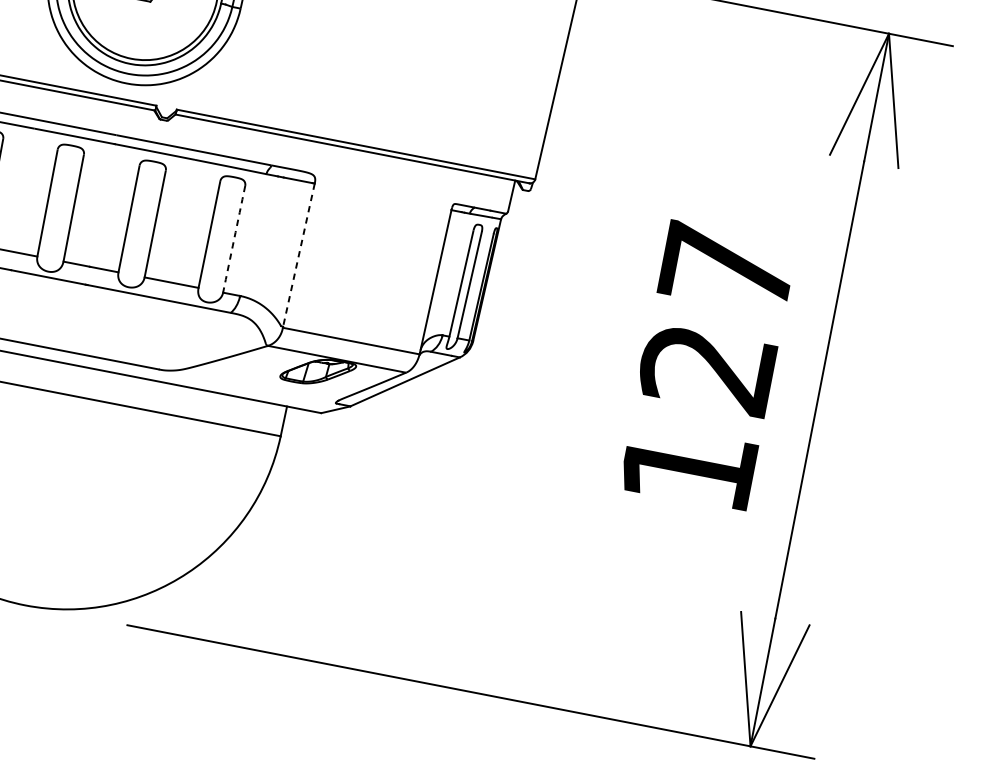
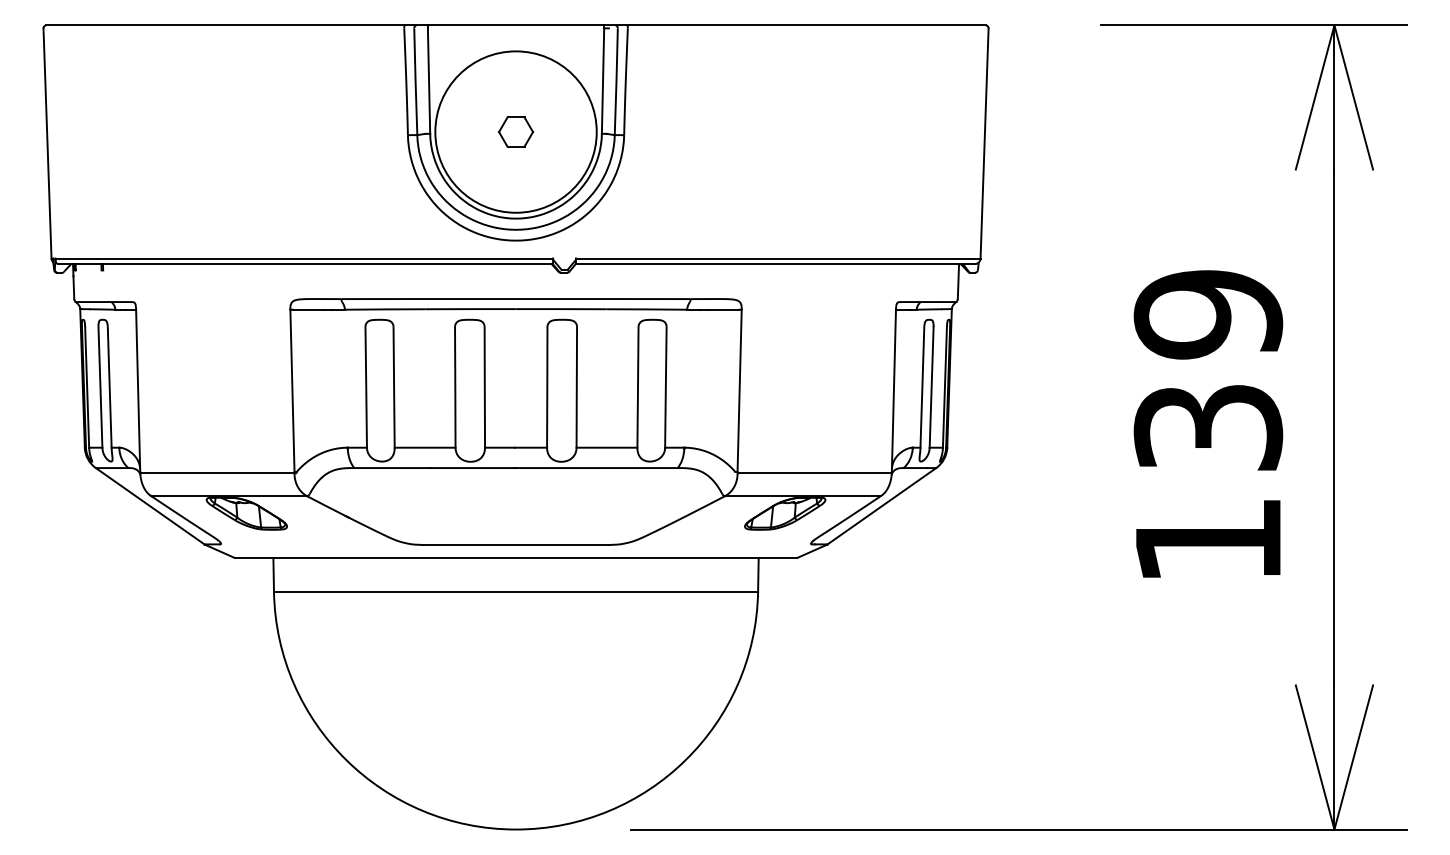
line: (233, 239) -> (665, 387), dashed -> solid
line: (298, 255) -> (739, 391), dashed -> solid
text: (717, 317) -> (1208, 370), 127 -> 139

